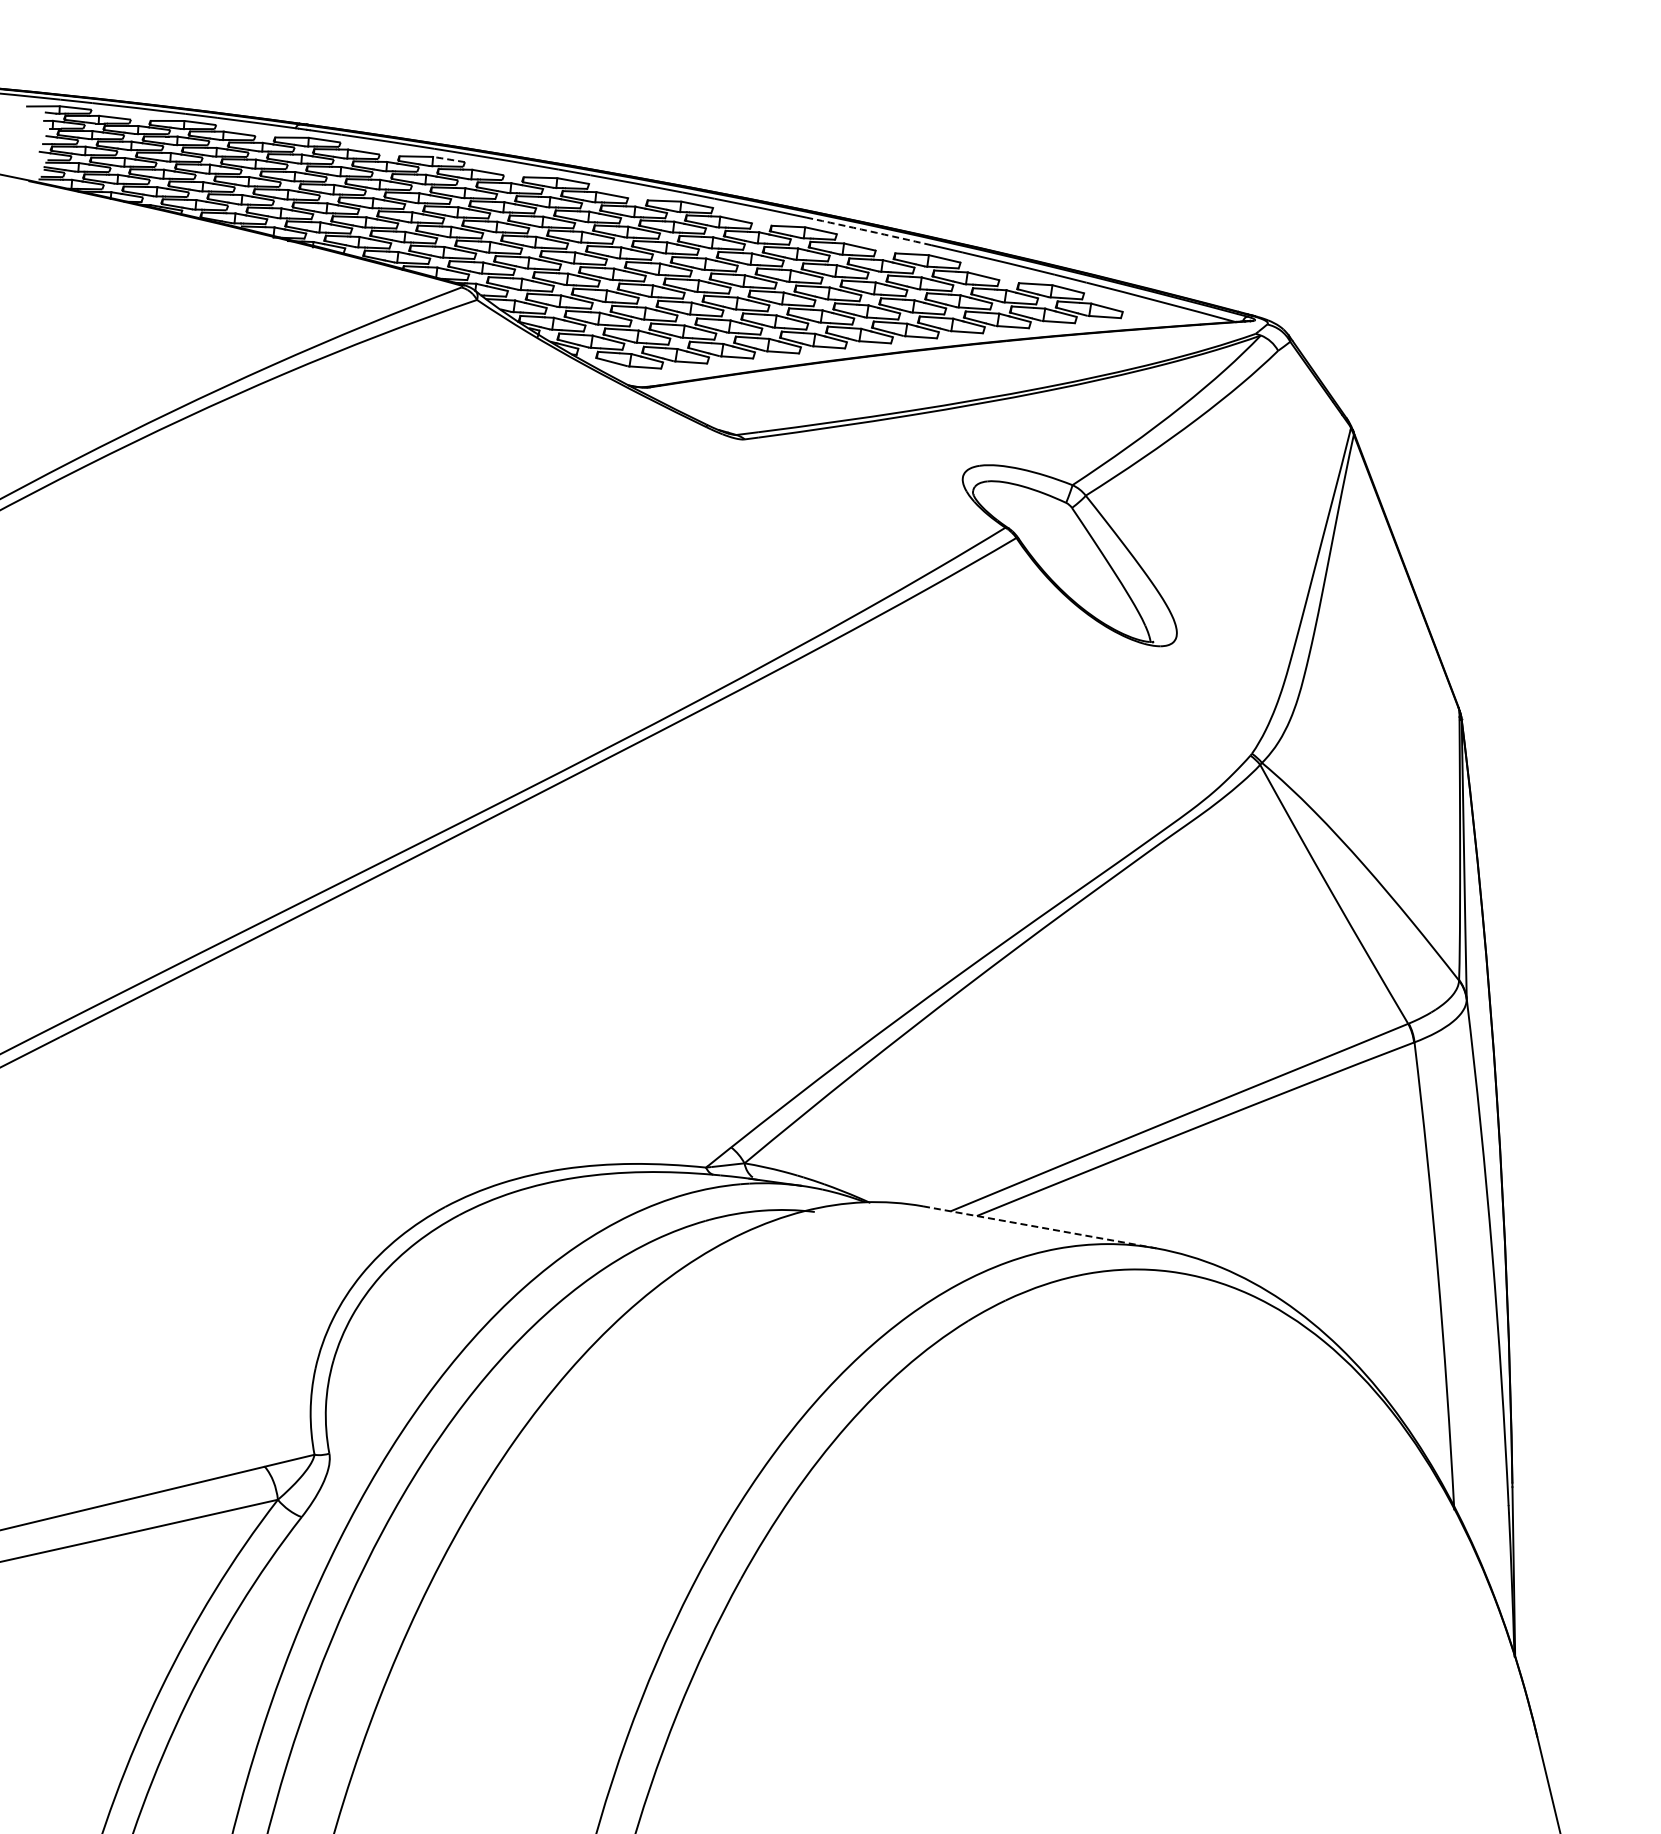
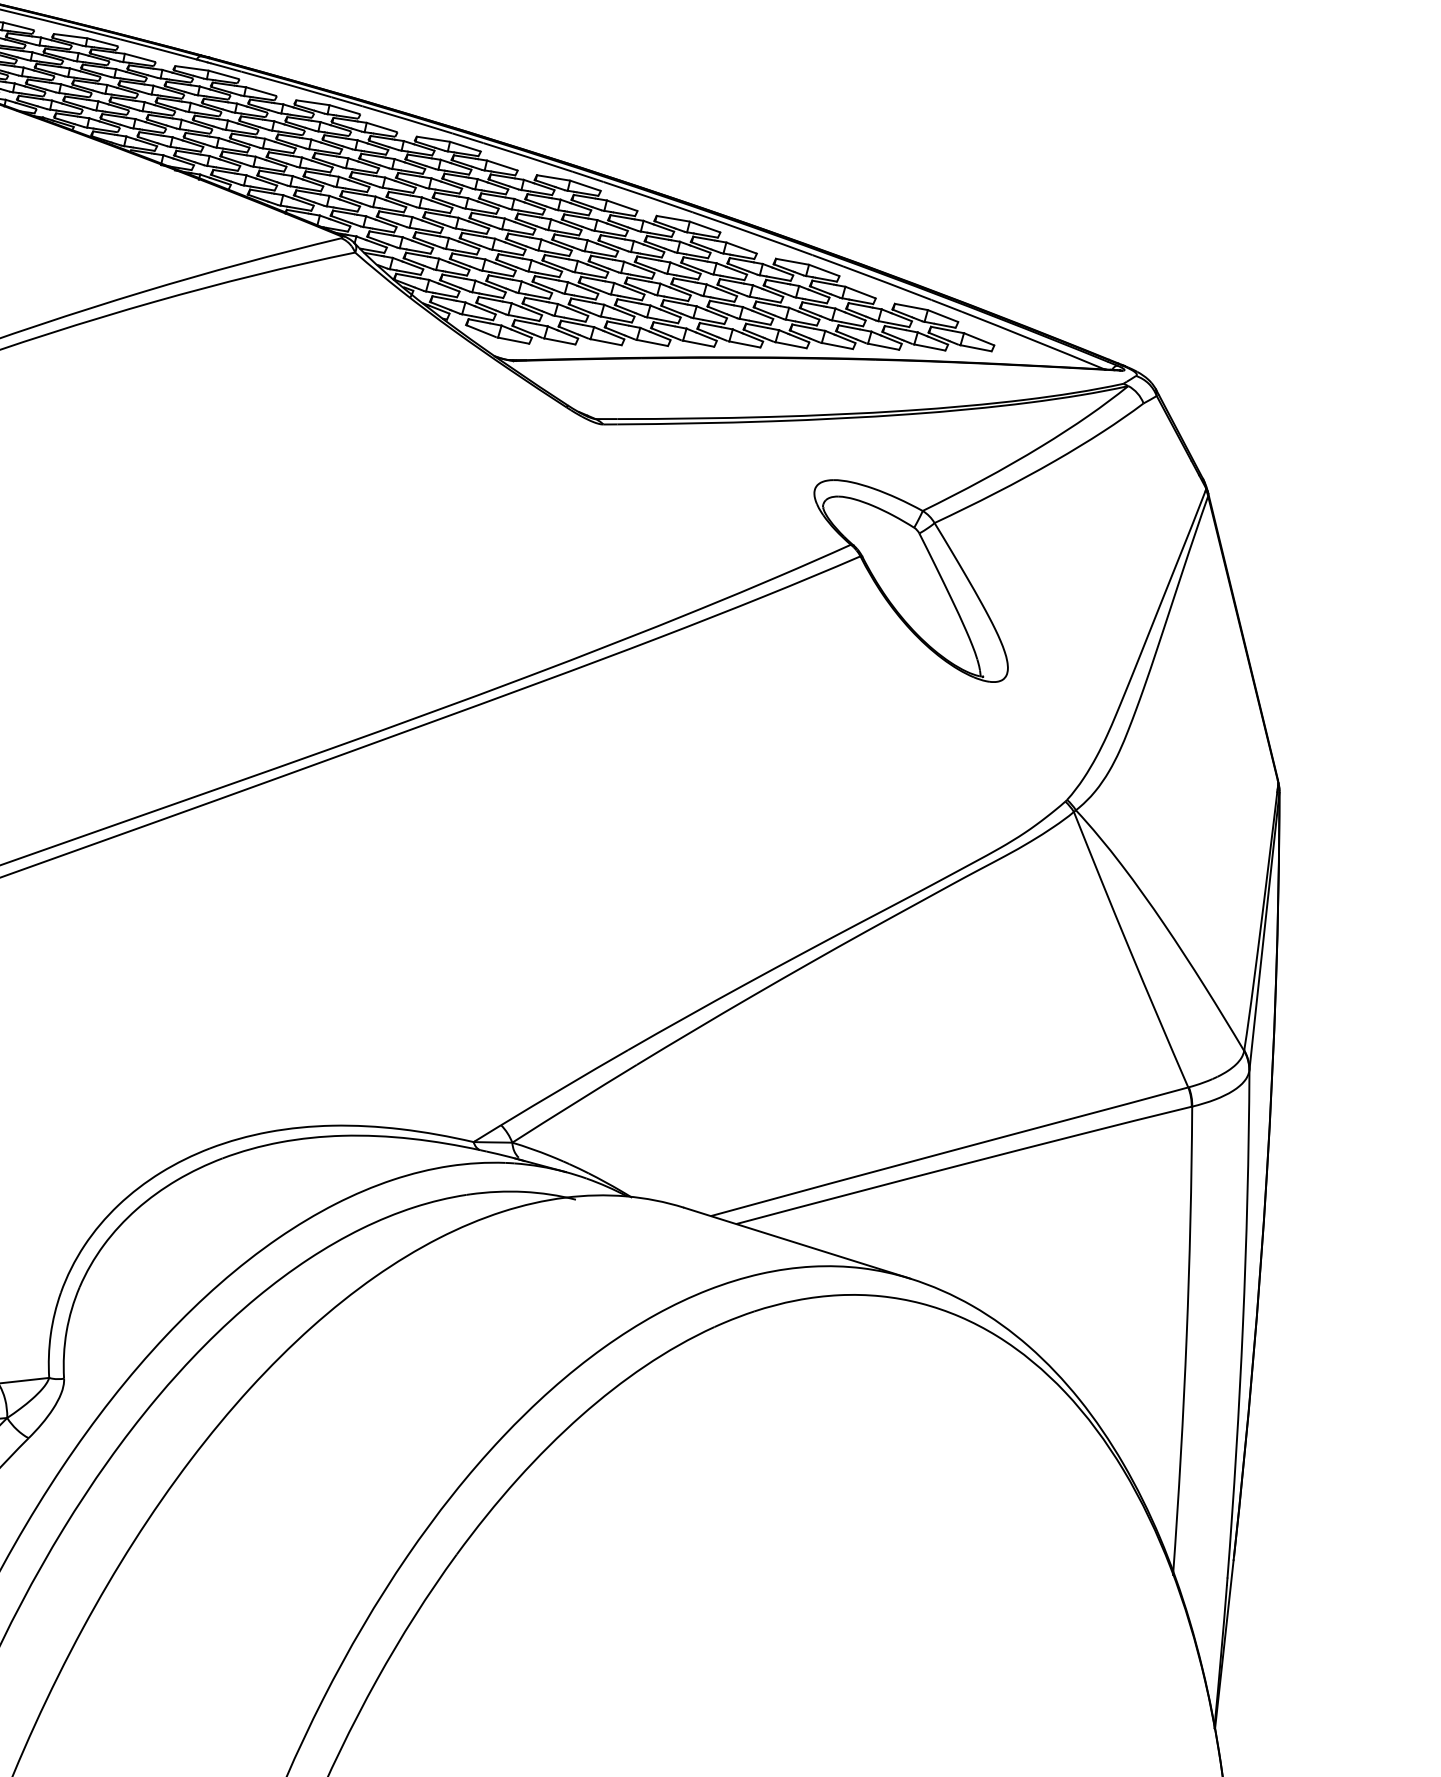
arc: (449, 159) -> (345, 109), dashed -> solid
arc: (869, 231) -> (753, 233), dashed -> solid
line: (1039, 1227) -> (796, 1243), dashed -> solid

